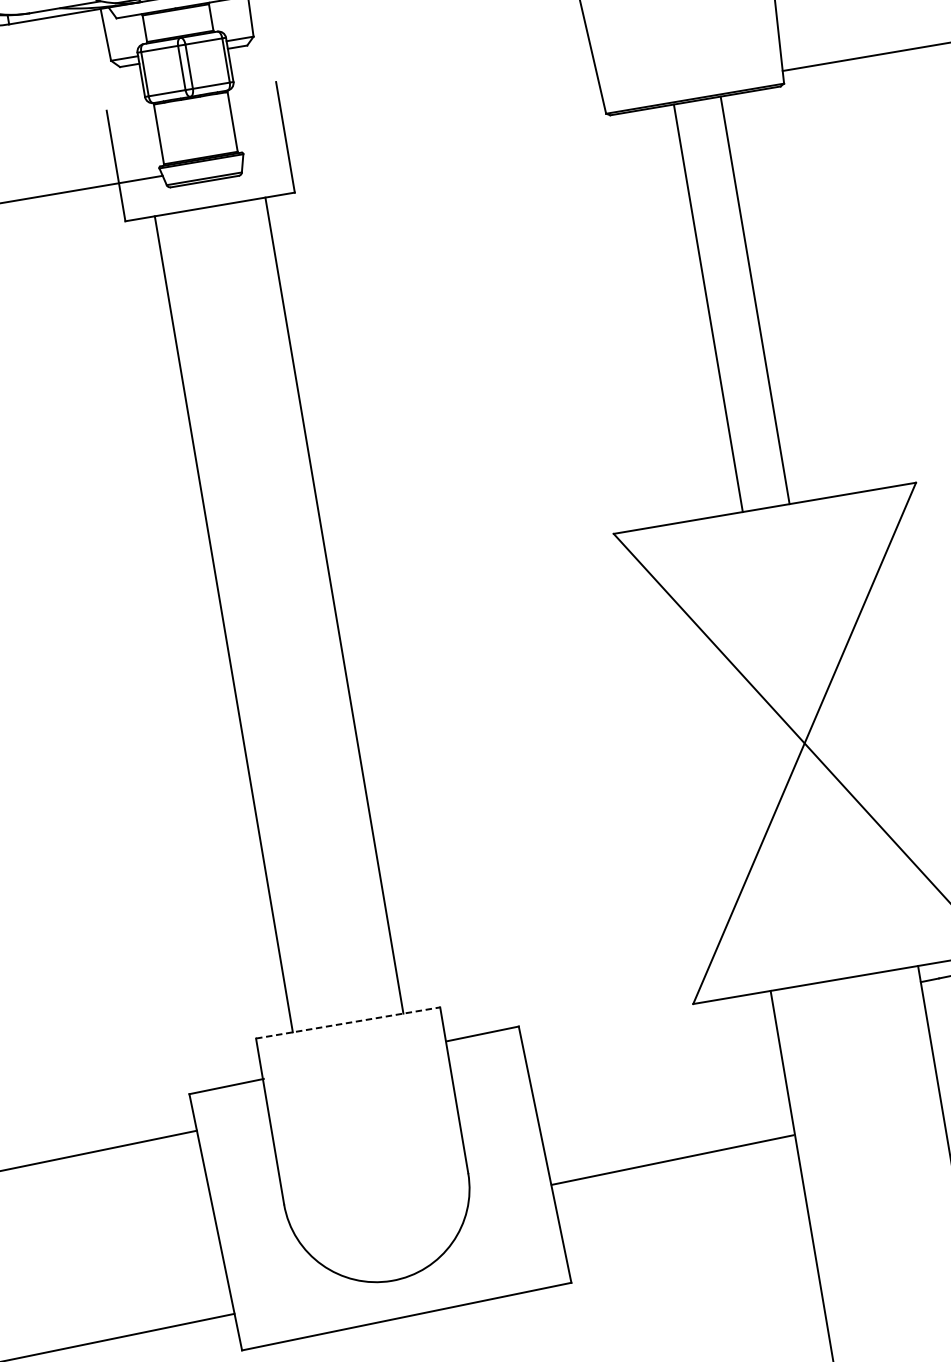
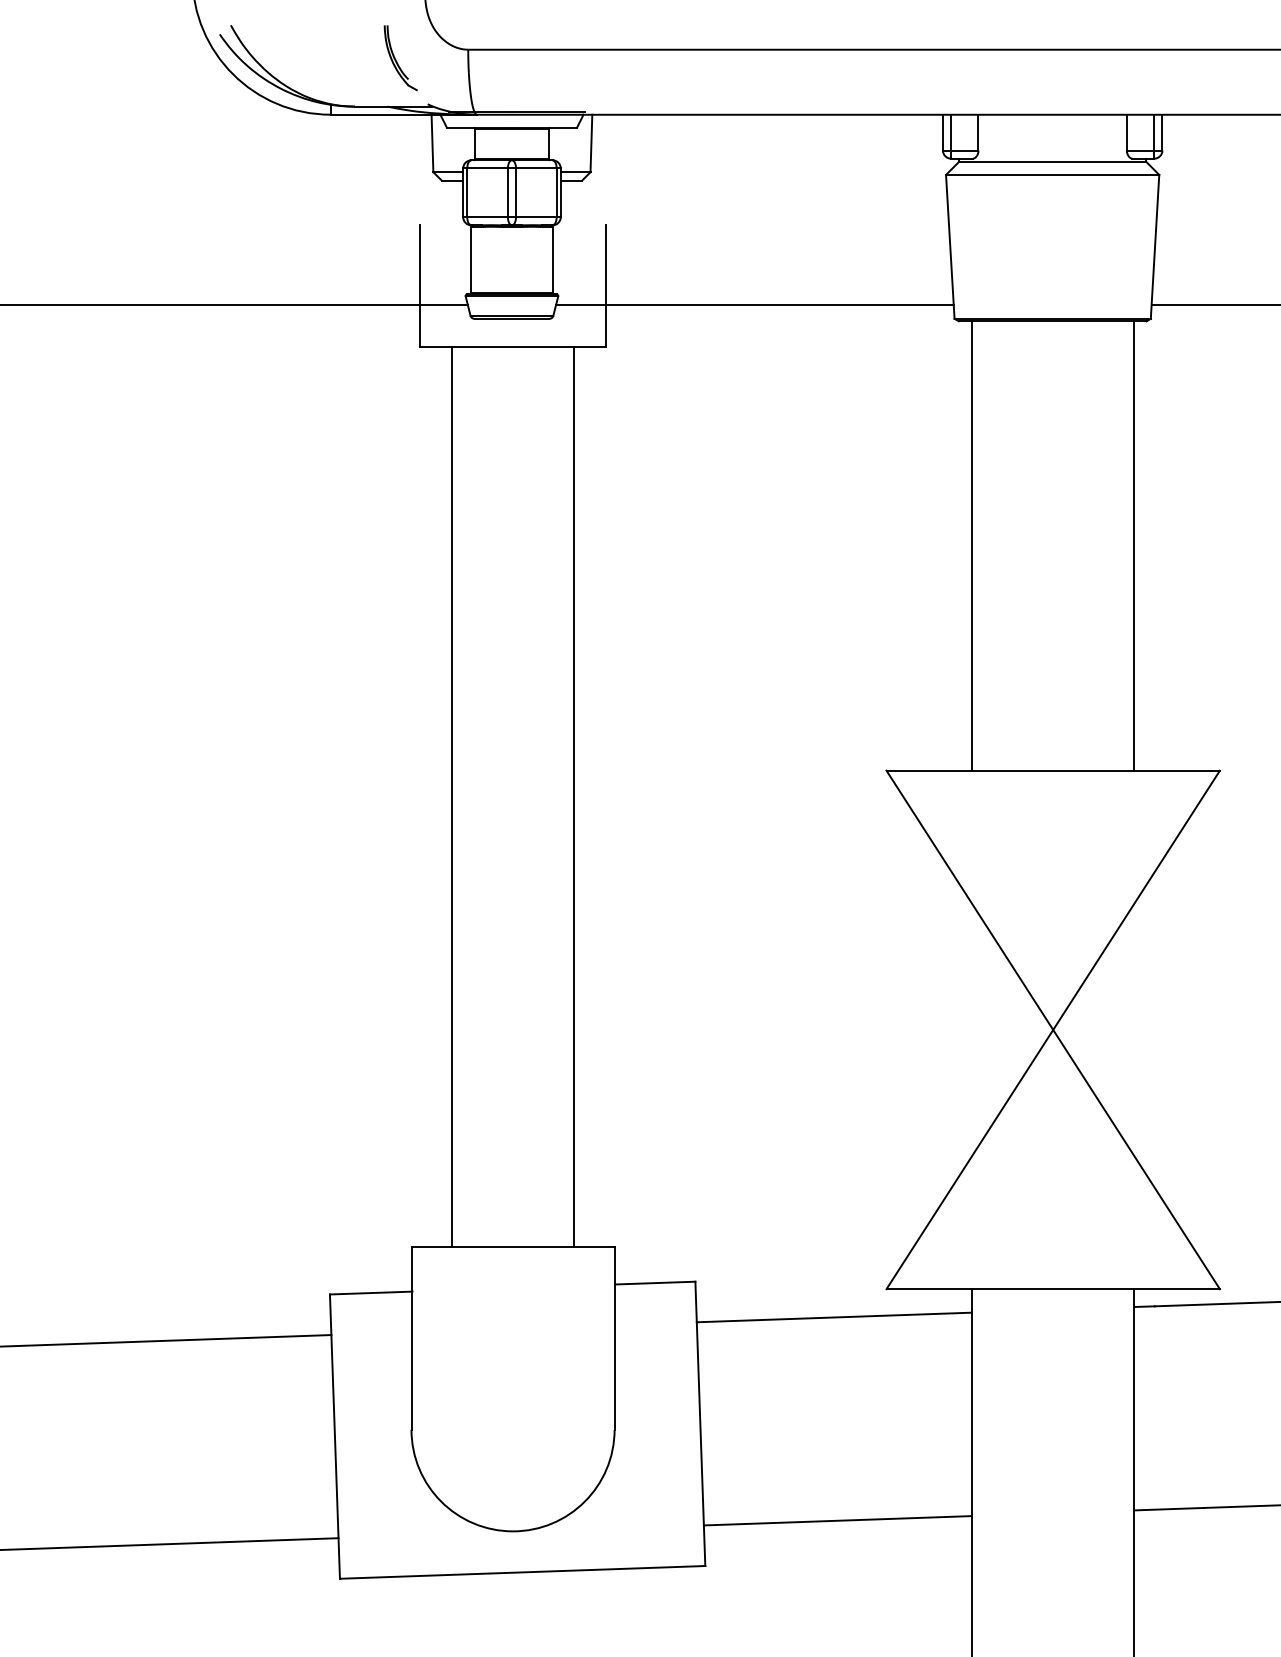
line: (422, 132) -> (754, 305), added
line: (755, 299) -> (1134, 545), moved
line: (707, 307) -> (971, 545), moved
line: (348, 1022) -> (513, 1246), dashed -> solid
line: (649, 1037) -> (833, 1317), added
line: (672, 1159) -> (837, 1520), moved

